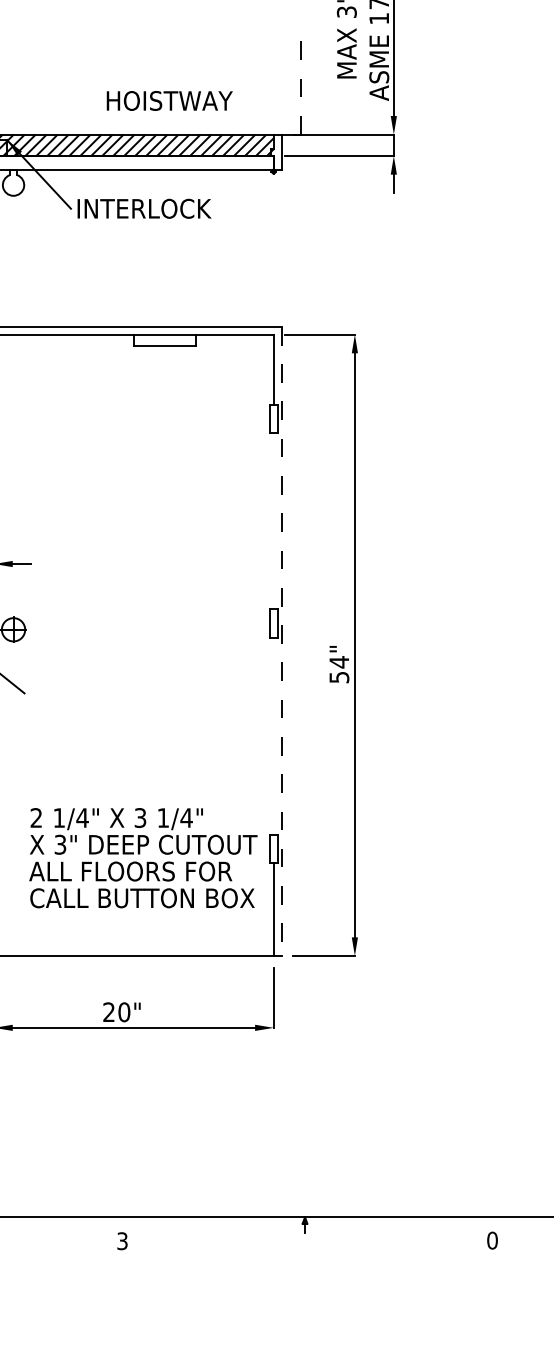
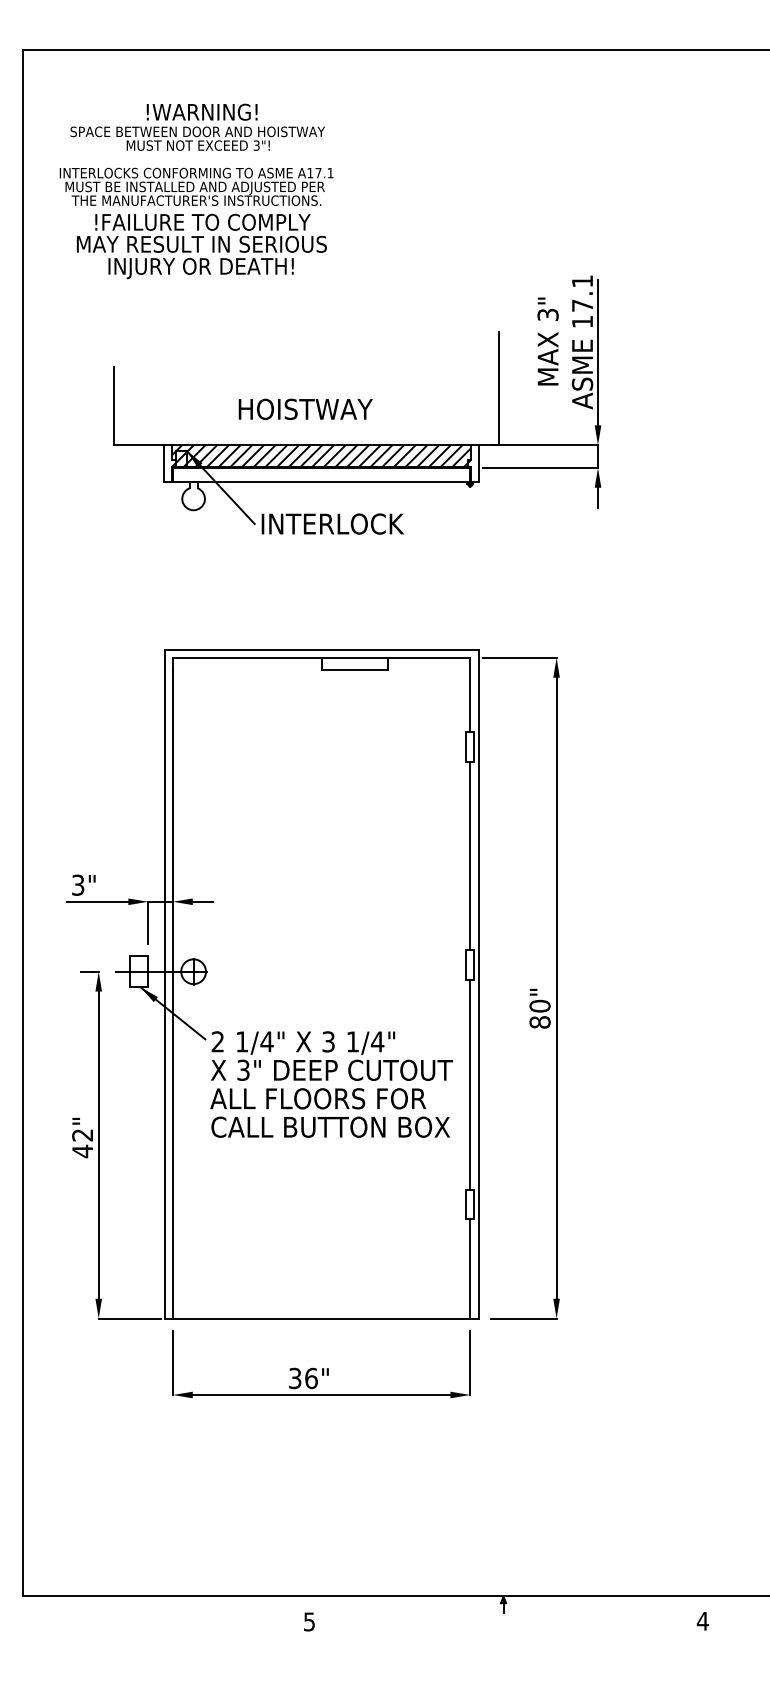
line: (300, 81) -> (498, 388), dashed -> solid
text: (169, 100) -> (305, 408), moved
line: (273, 521) -> (470, 856), added
line: (281, 641) -> (478, 984), dashed -> solid
text: (338, 669) -> (539, 1013), 54" -> 80"
line: (273, 735) -> (470, 1084), added
text: (143, 858) -> (331, 1084), moved
text: (116, 1012) -> (303, 1378), 20" -> 36"
text: (492, 1239) -> (702, 1620), 0 -> 4
text: (122, 1240) -> (309, 1621), 3 -> 5

